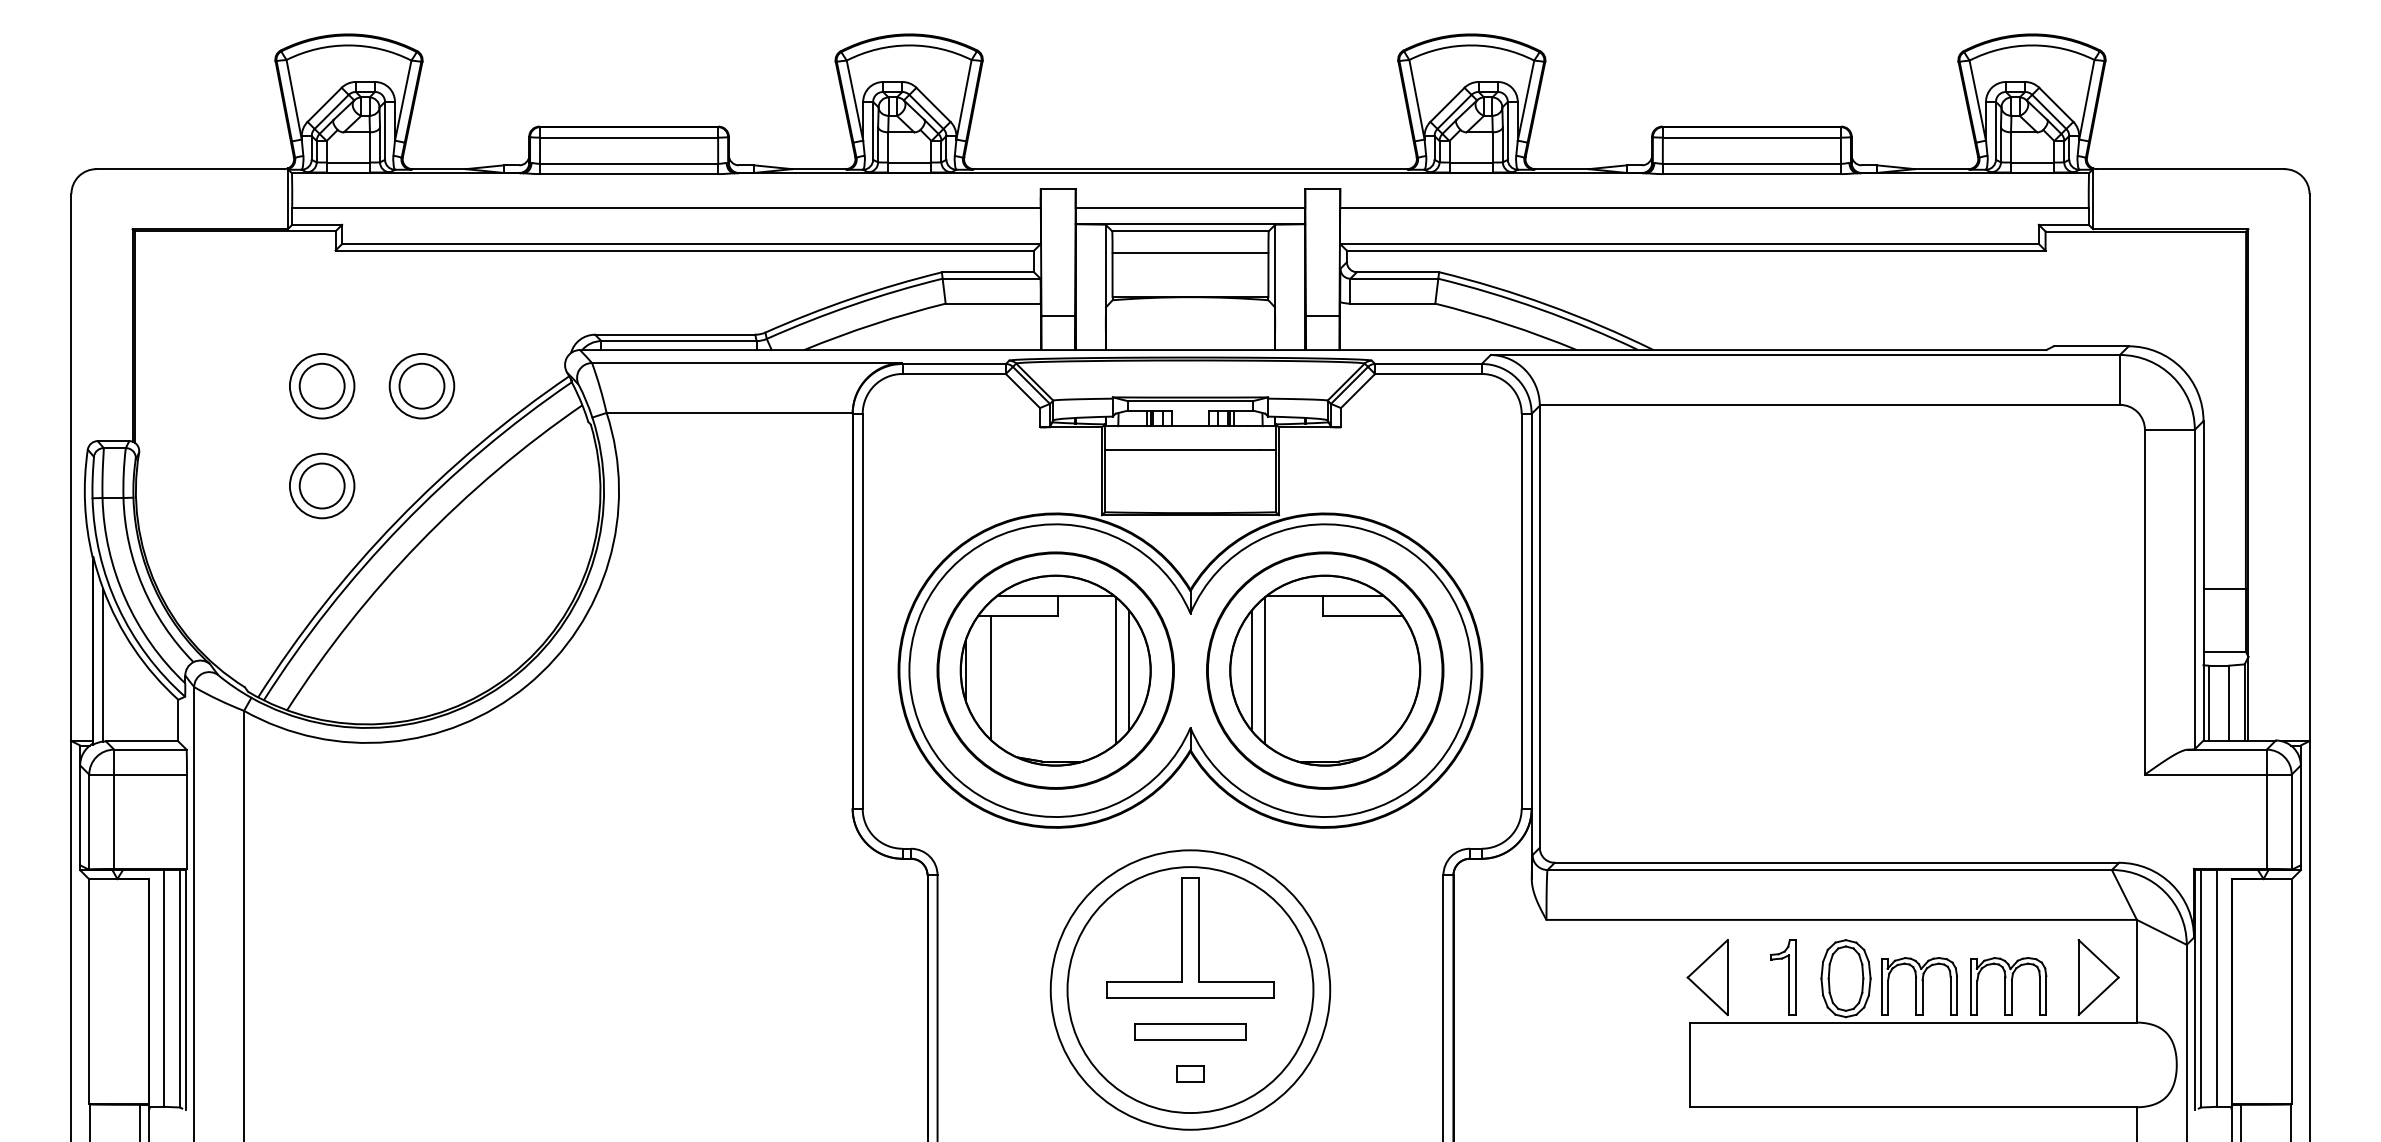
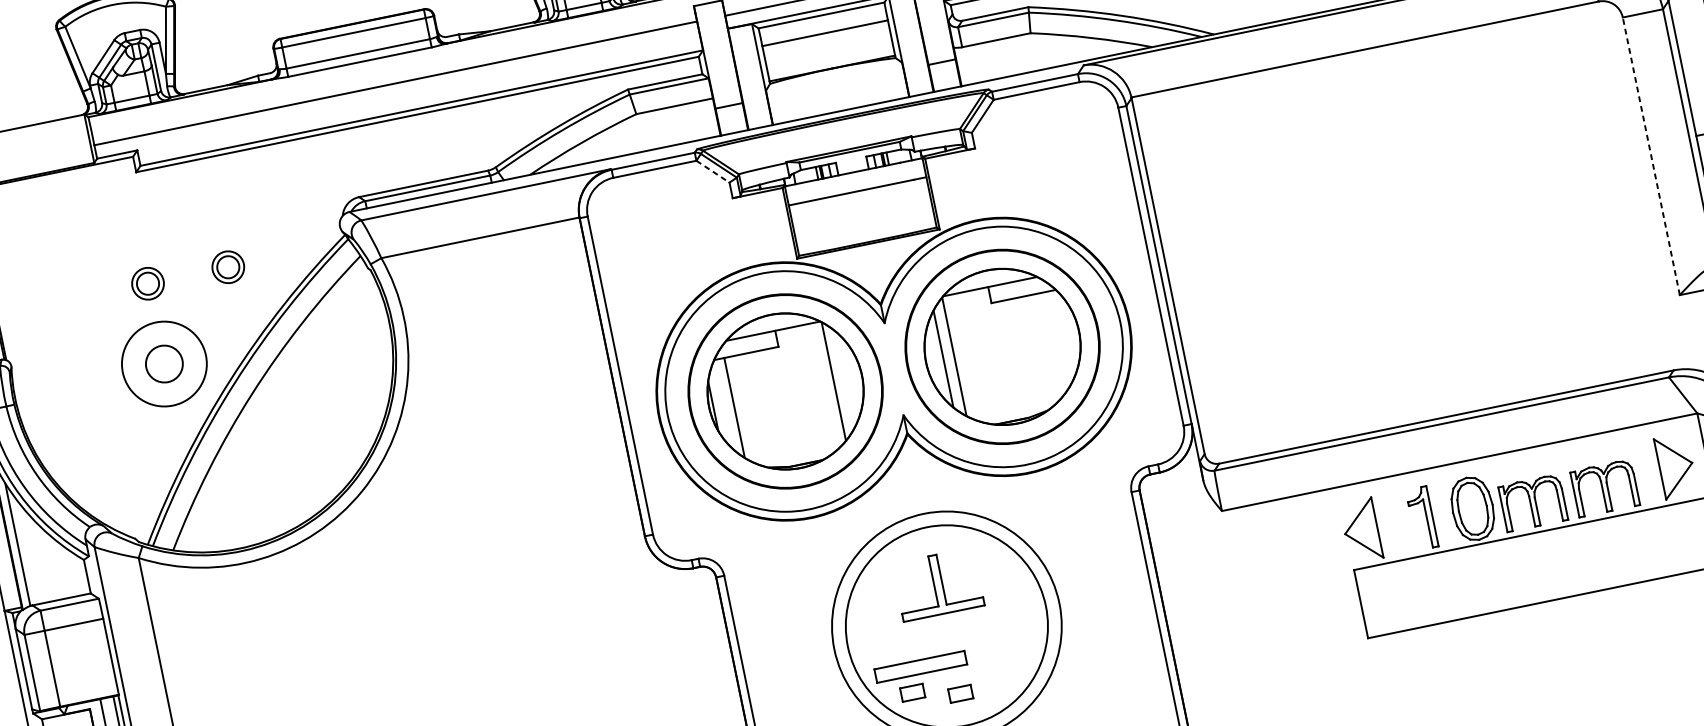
part: (322, 386) -> (148, 283), size x0.6
part: (421, 386) -> (227, 267), size x0.6
line: (1023, 391) -> (713, 172), solid -> dashed
circle: (321, 485) -> (163, 363), size x1.6
line: (2144, 601) -> (1650, 155), solid -> dashed
line: (1129, 670) -> (844, 379), removed
part: (1190, 937) -> (938, 584), size x0.6
part: (1190, 1031) -> (920, 666), moved
part: (1133, 1060) -> (912, 692), added

